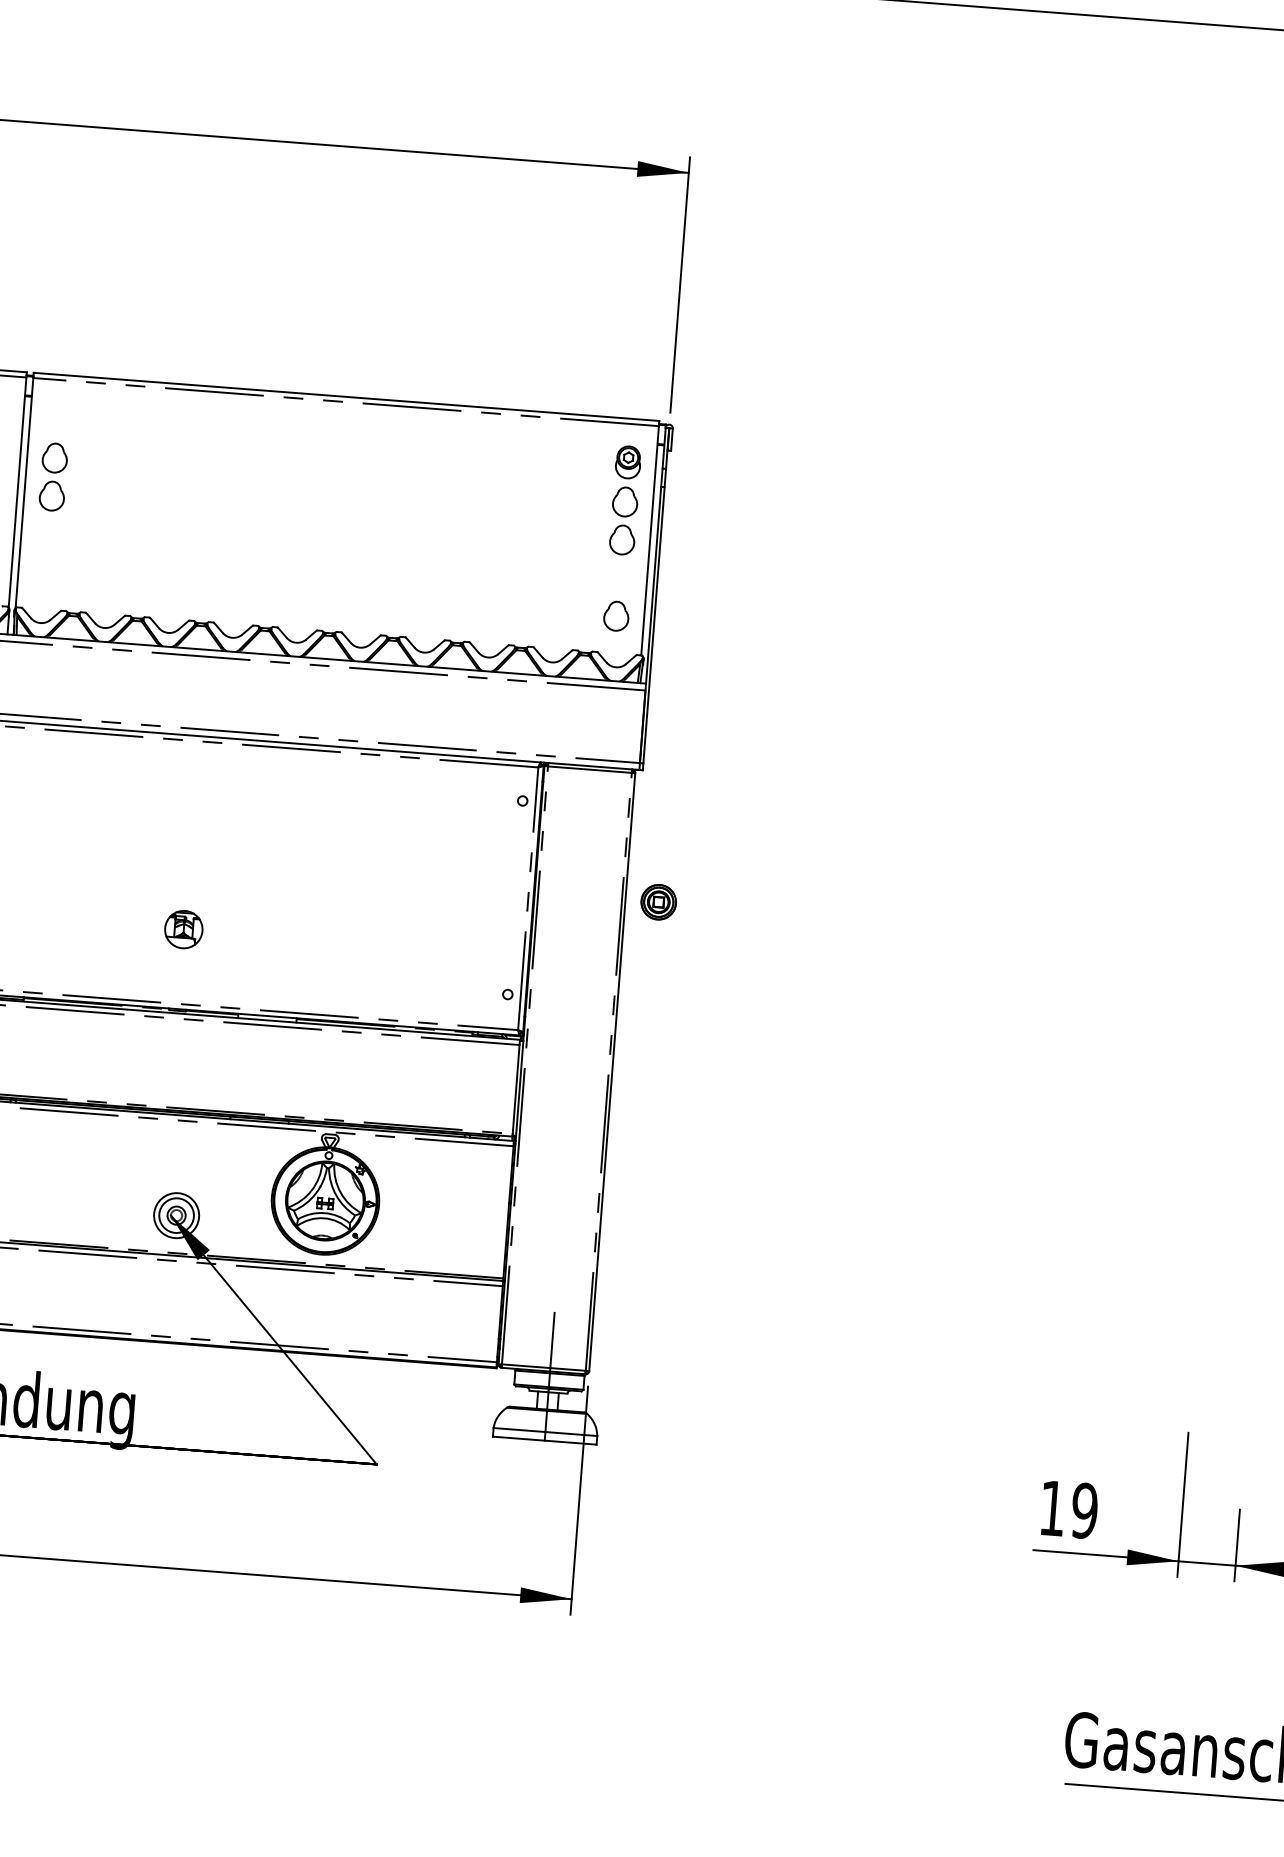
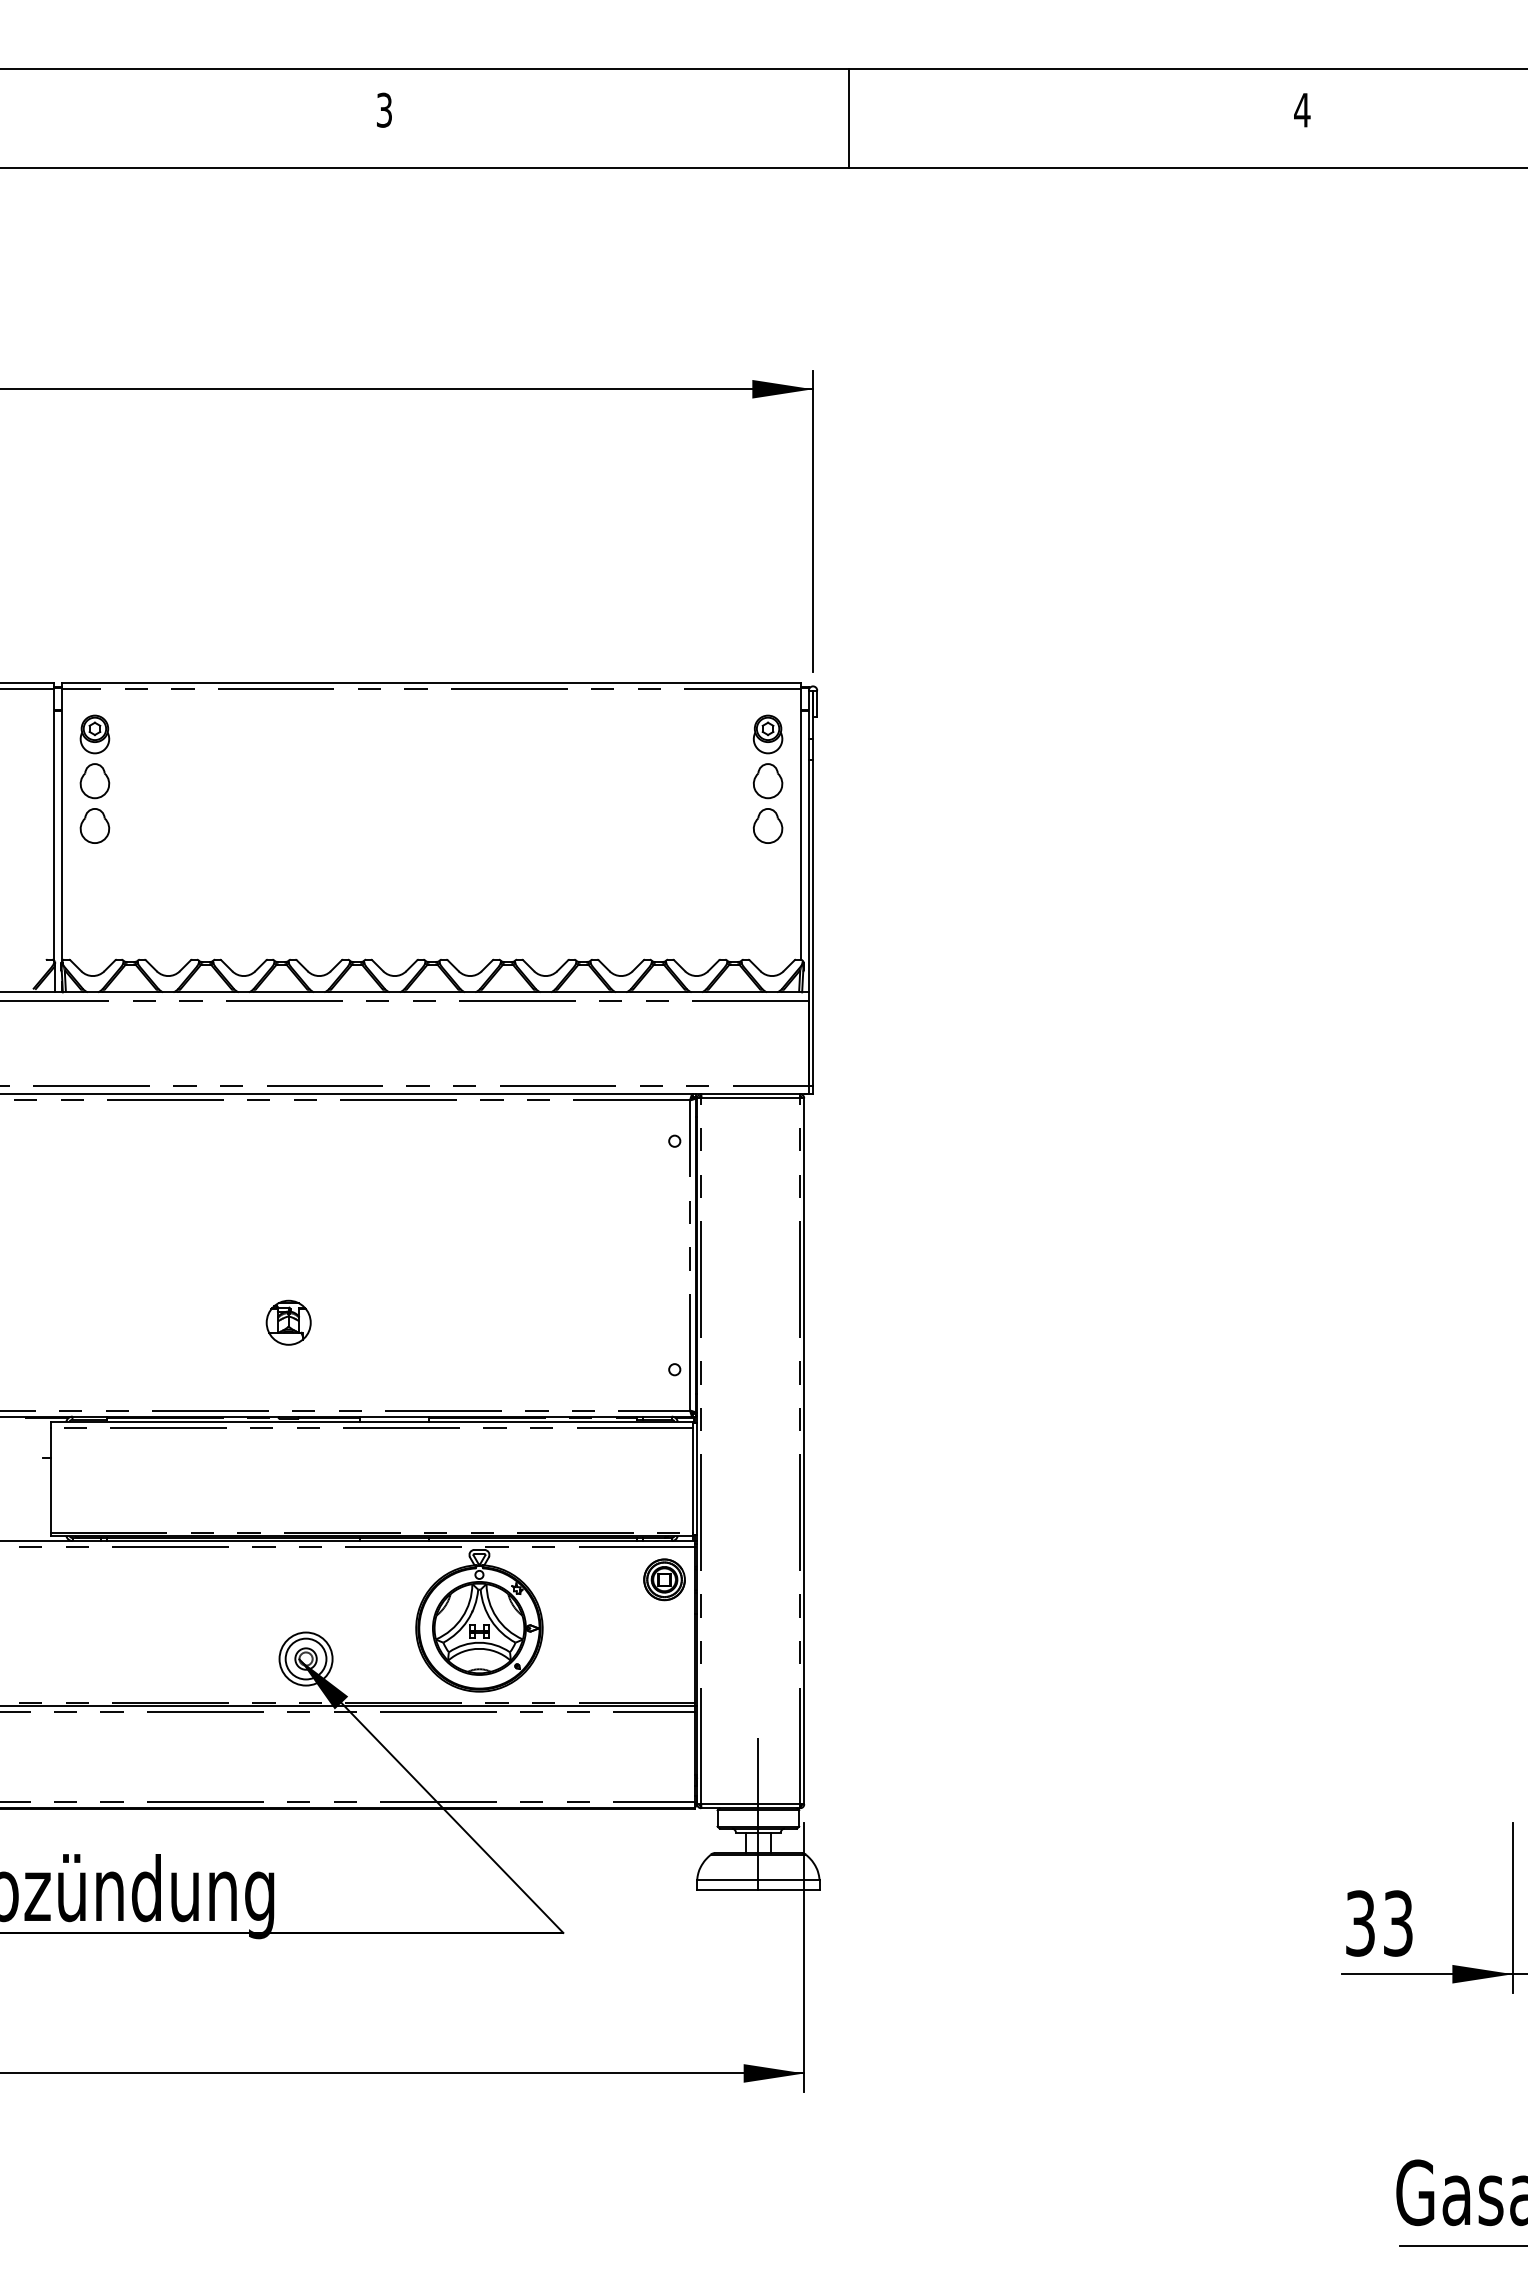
part: (57, 418) -> (94, 734), added
part: (616, 615) -> (768, 915), removed
part: (658, 902) -> (664, 1579), moved
text: (1068, 1509) -> (1379, 1923), 19 -> 33

